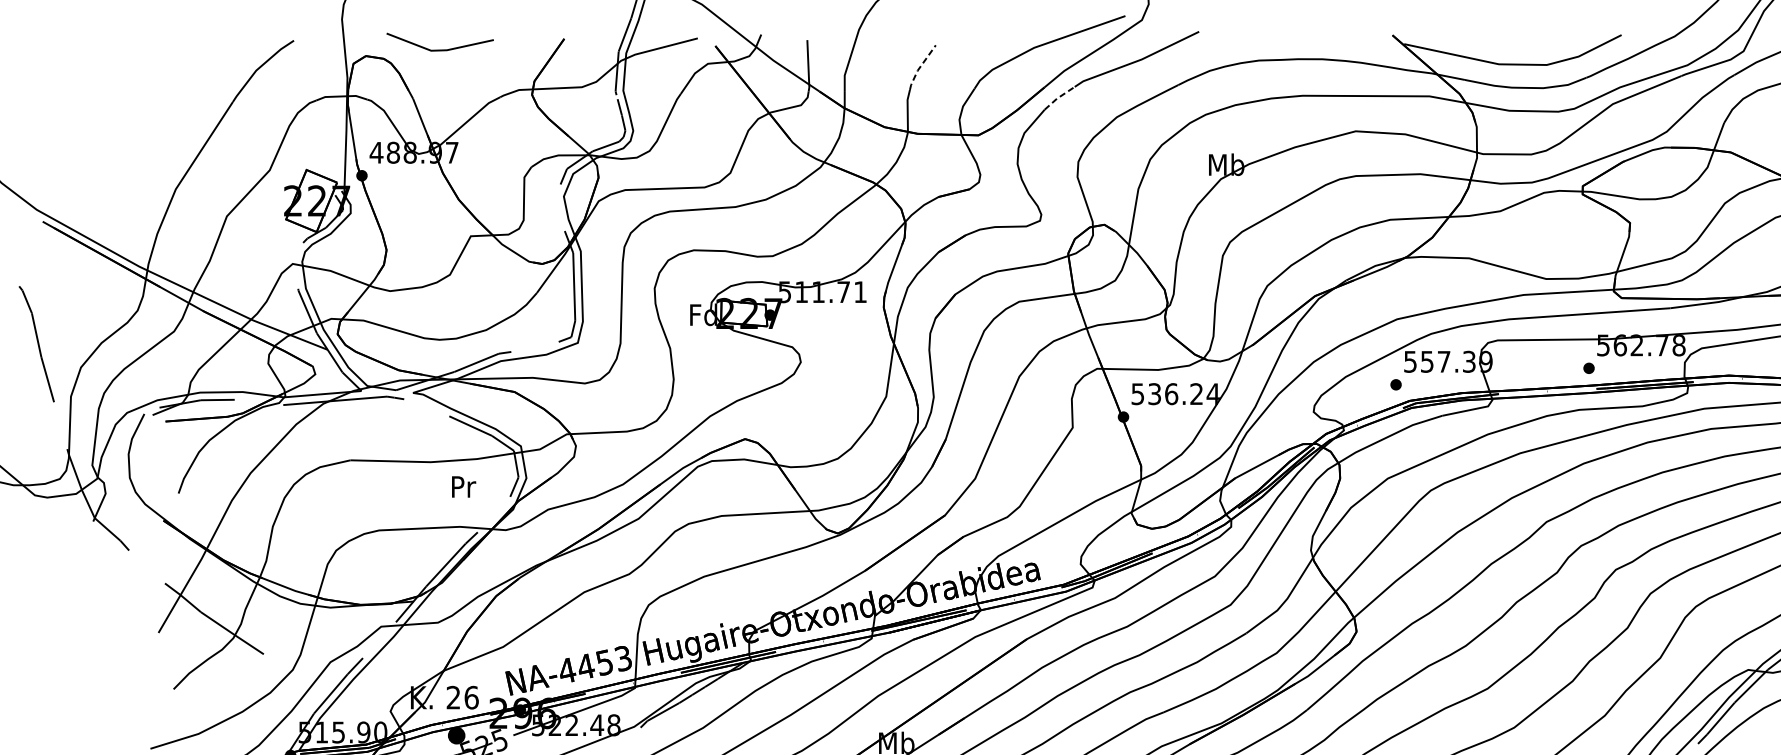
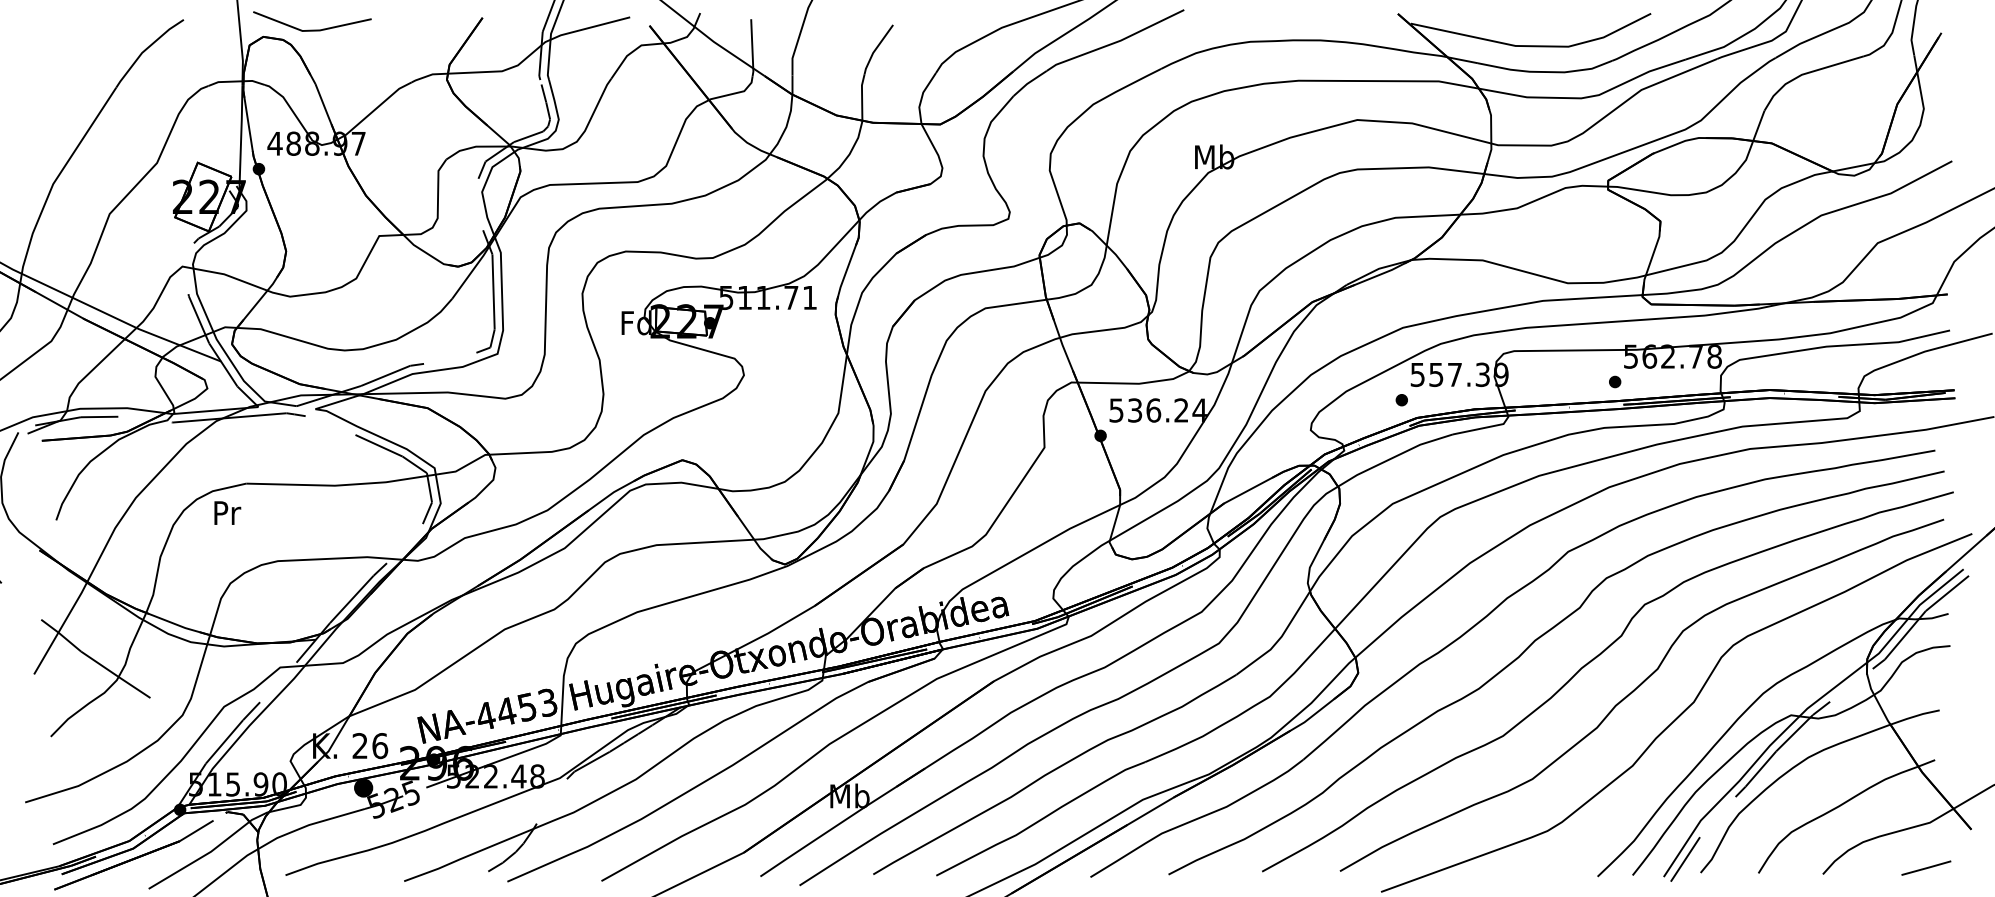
line: (440, 49) -> (312, 29), moved
line: (920, 67) -> (876, 49), dashed -> solid
line: (1058, 97) -> (1028, 82), dashed -> solid
text: (463, 486) -> (227, 512), moved

